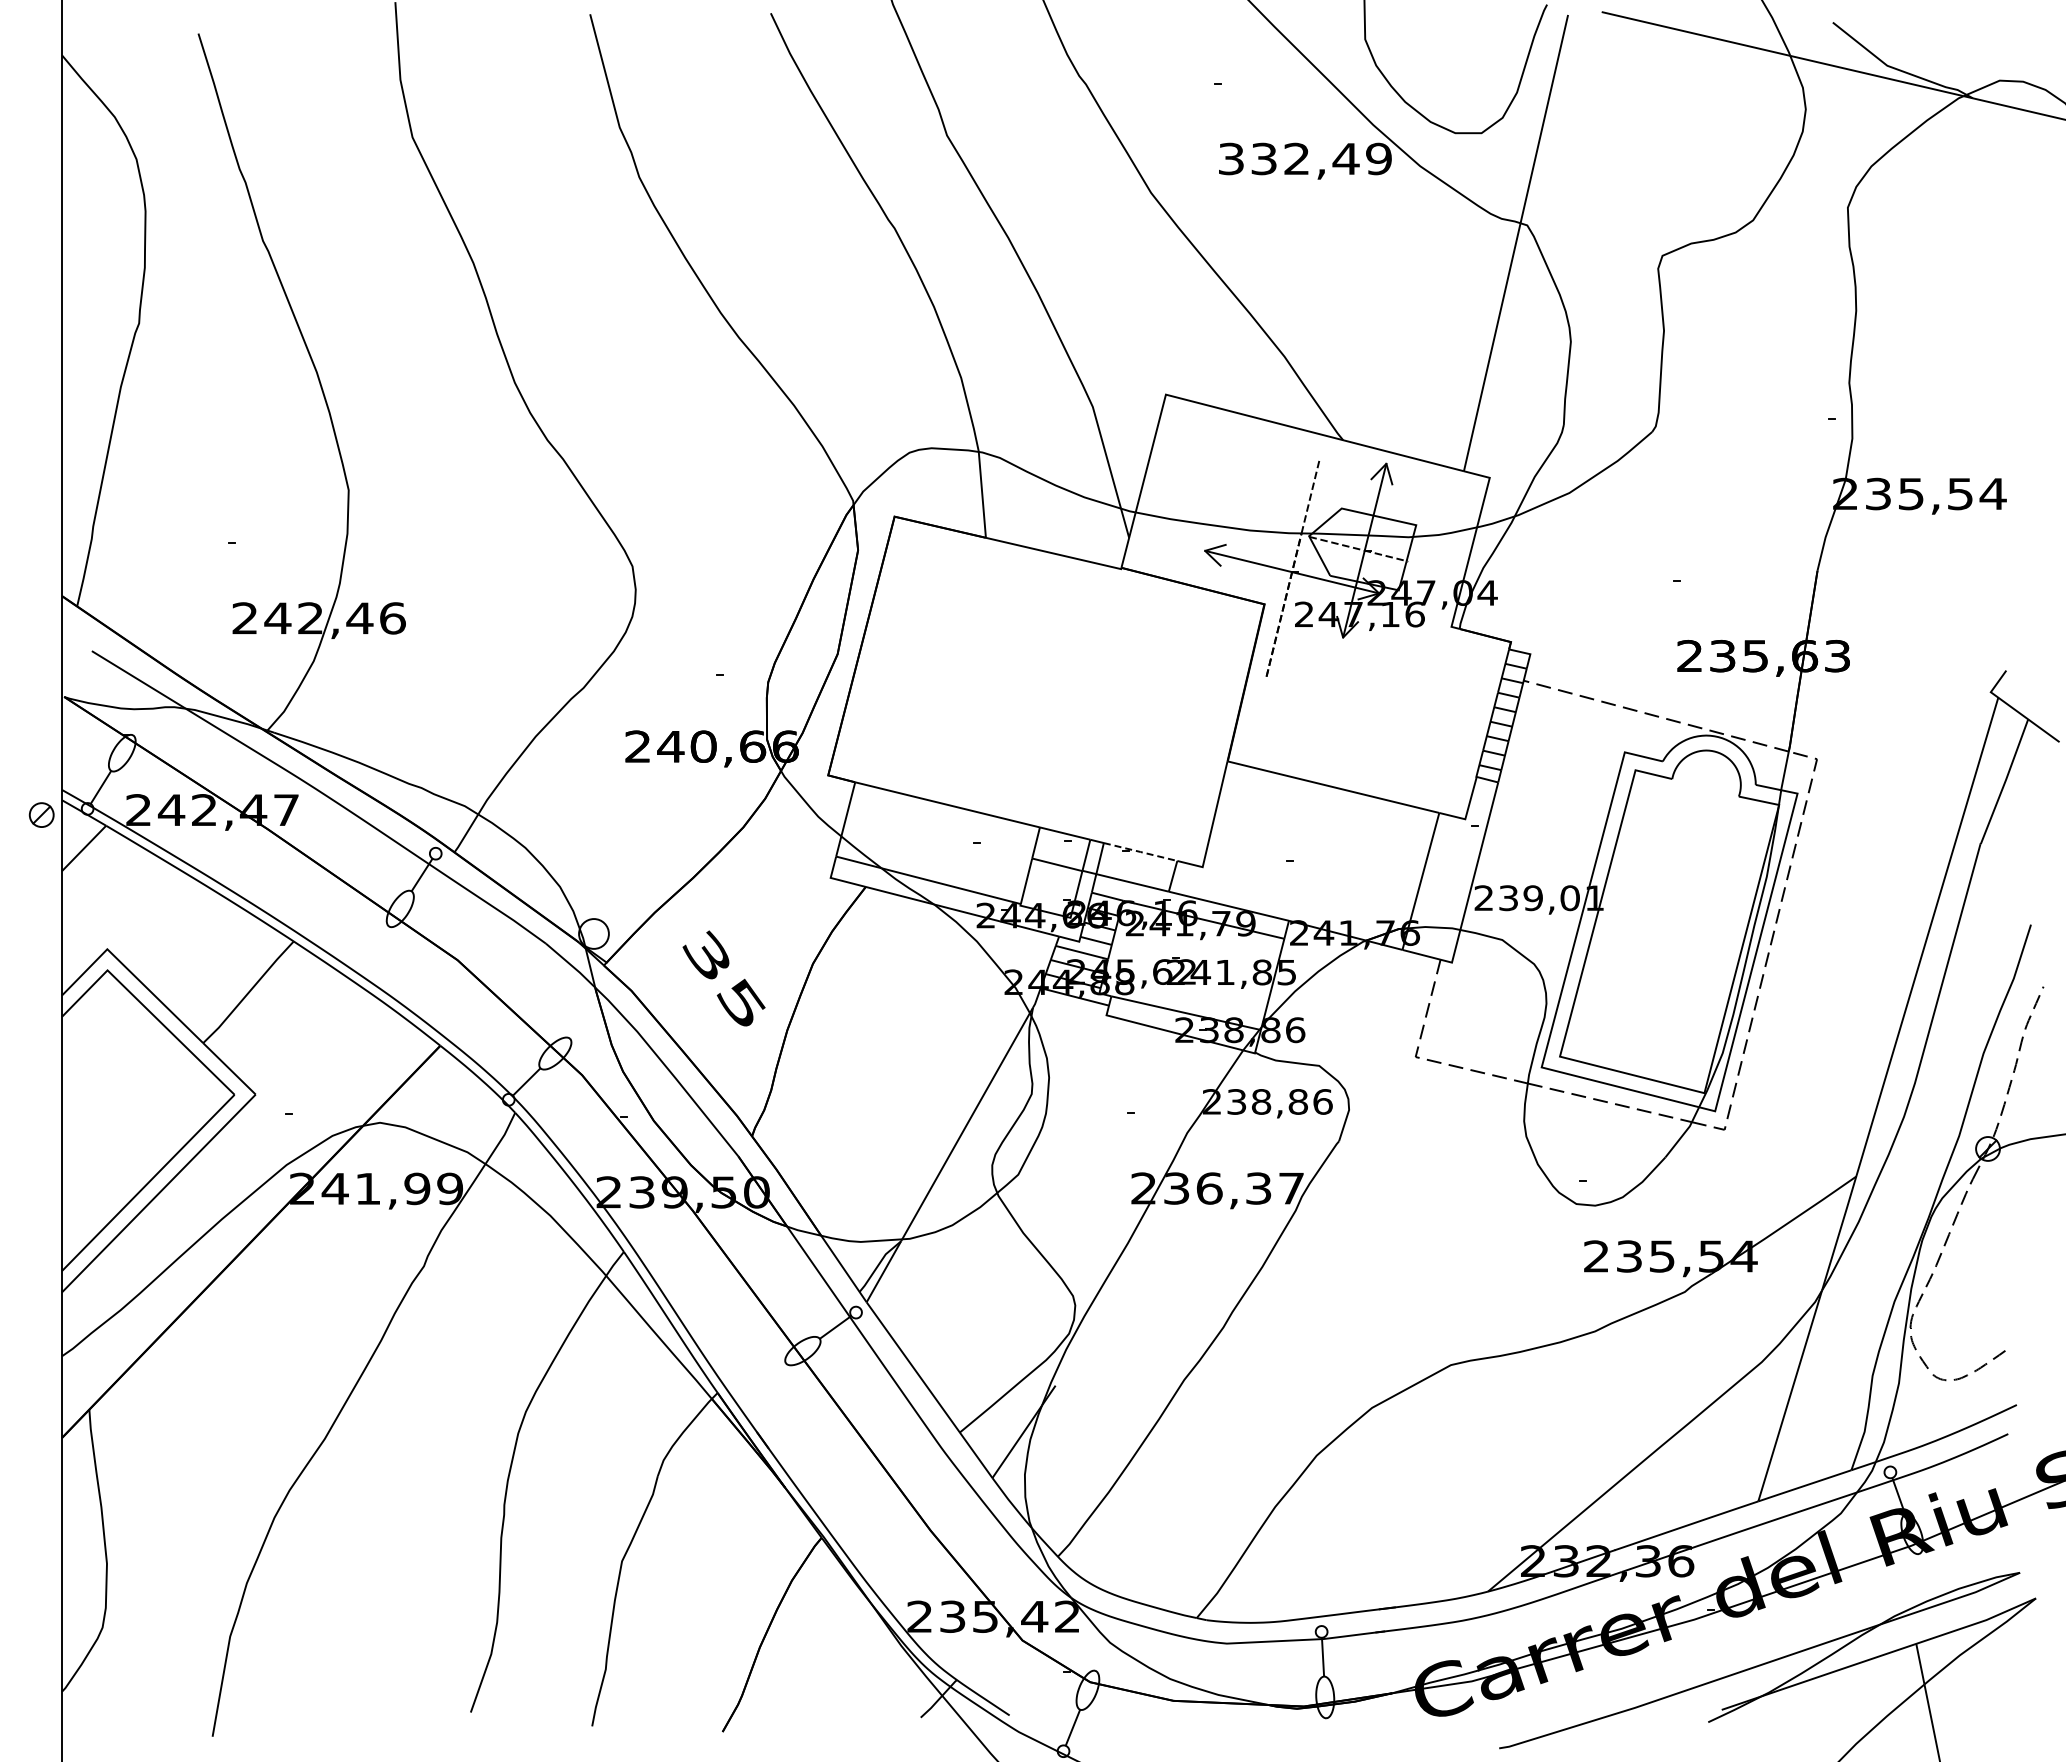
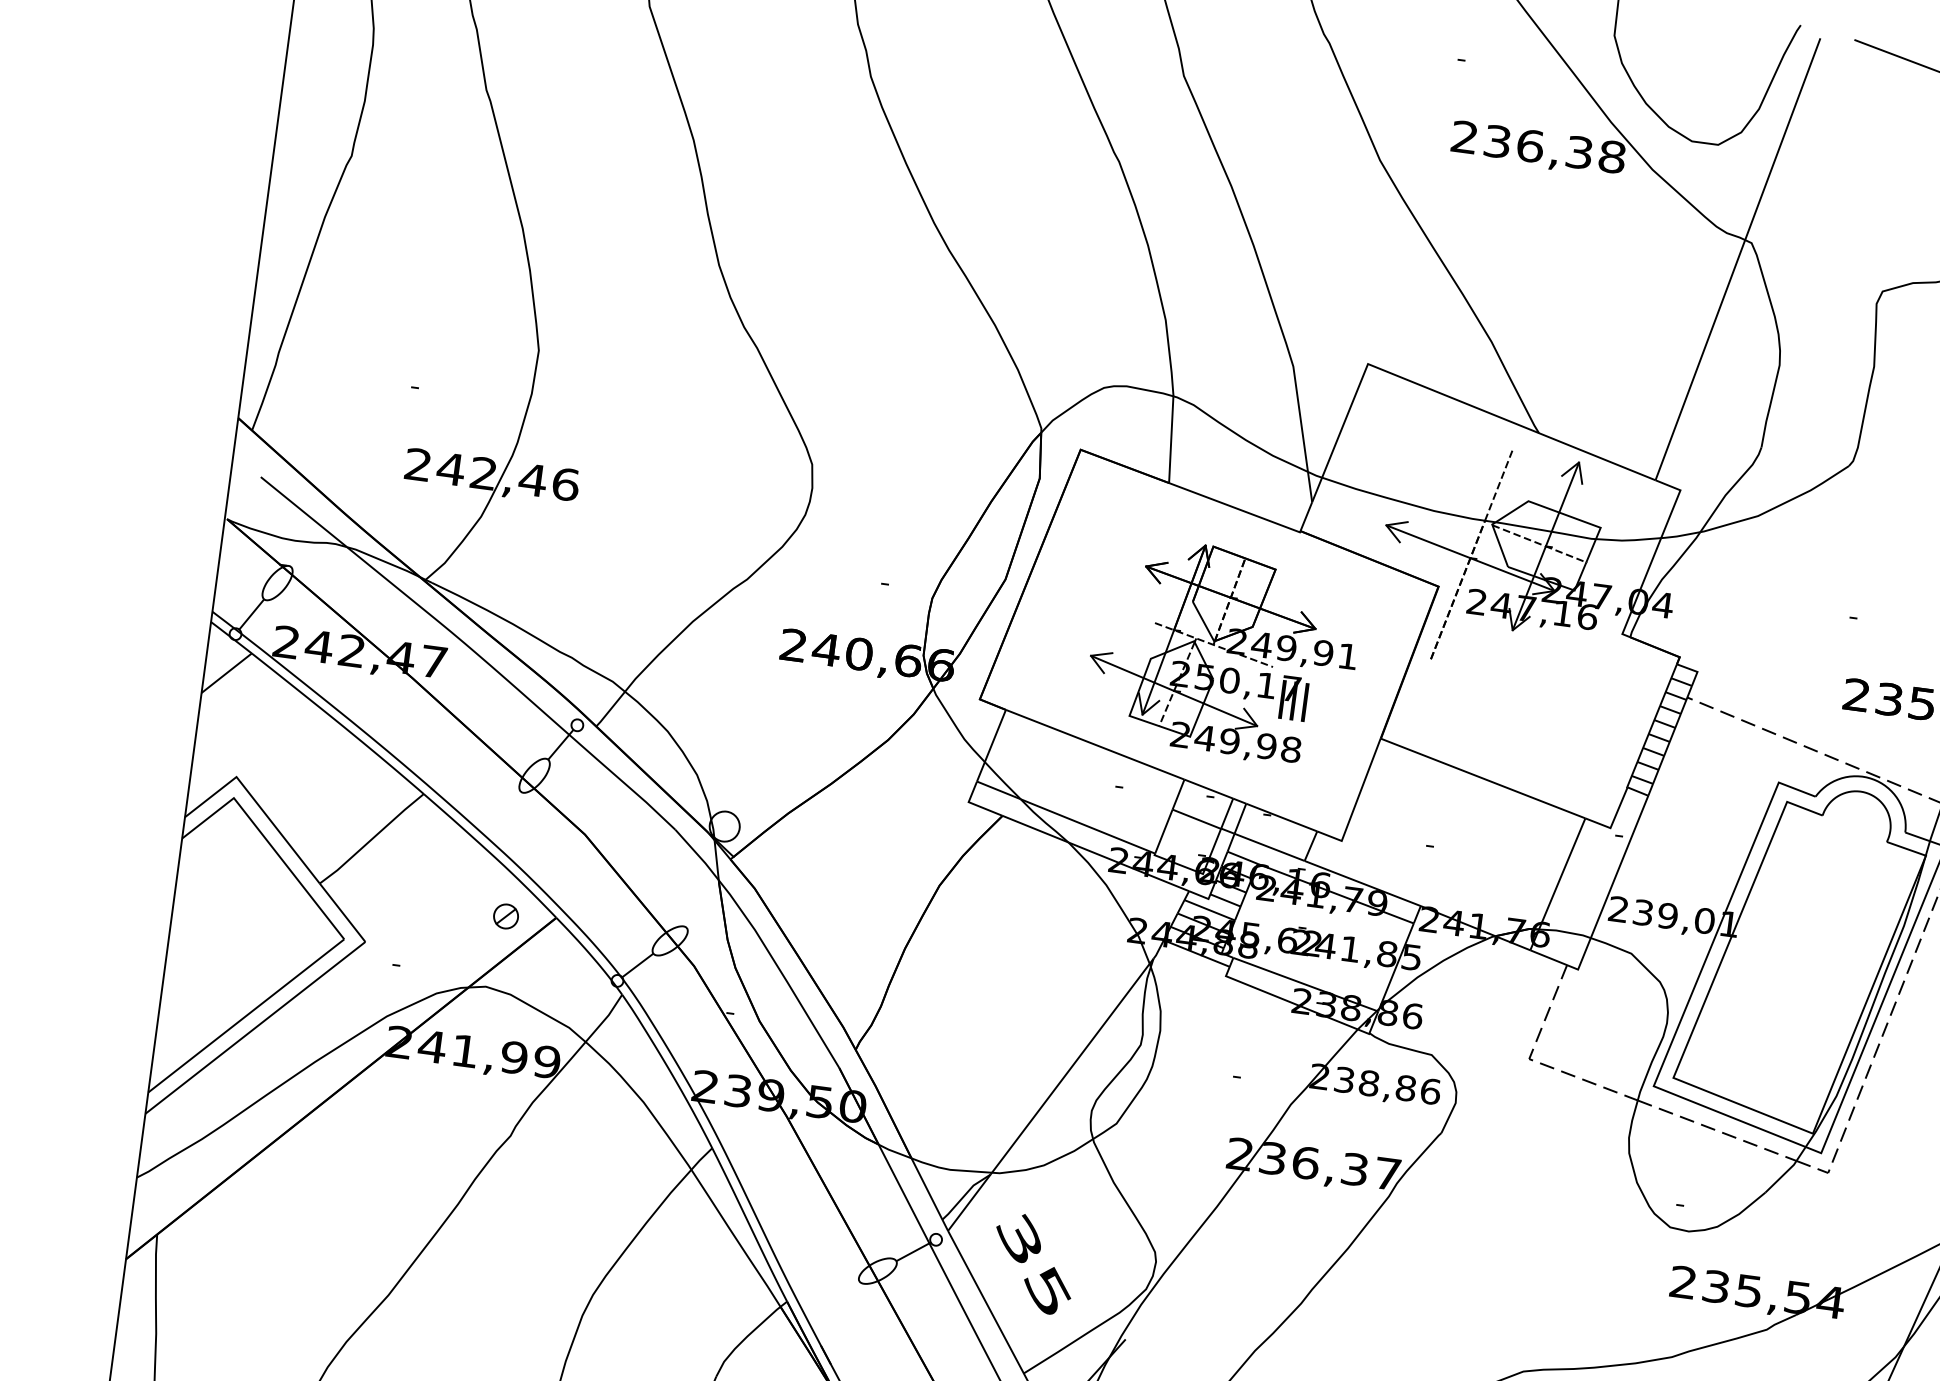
text: (1304, 158) -> (1537, 146), 332,49 -> 236,38
part: (1061, 696) -> (1223, 651), added
part: (41, 814) -> (505, 915), moved
line: (1140, 852) -> (1281, 818), dashed -> solid
text: (723, 978) -> (1032, 1263), moved

